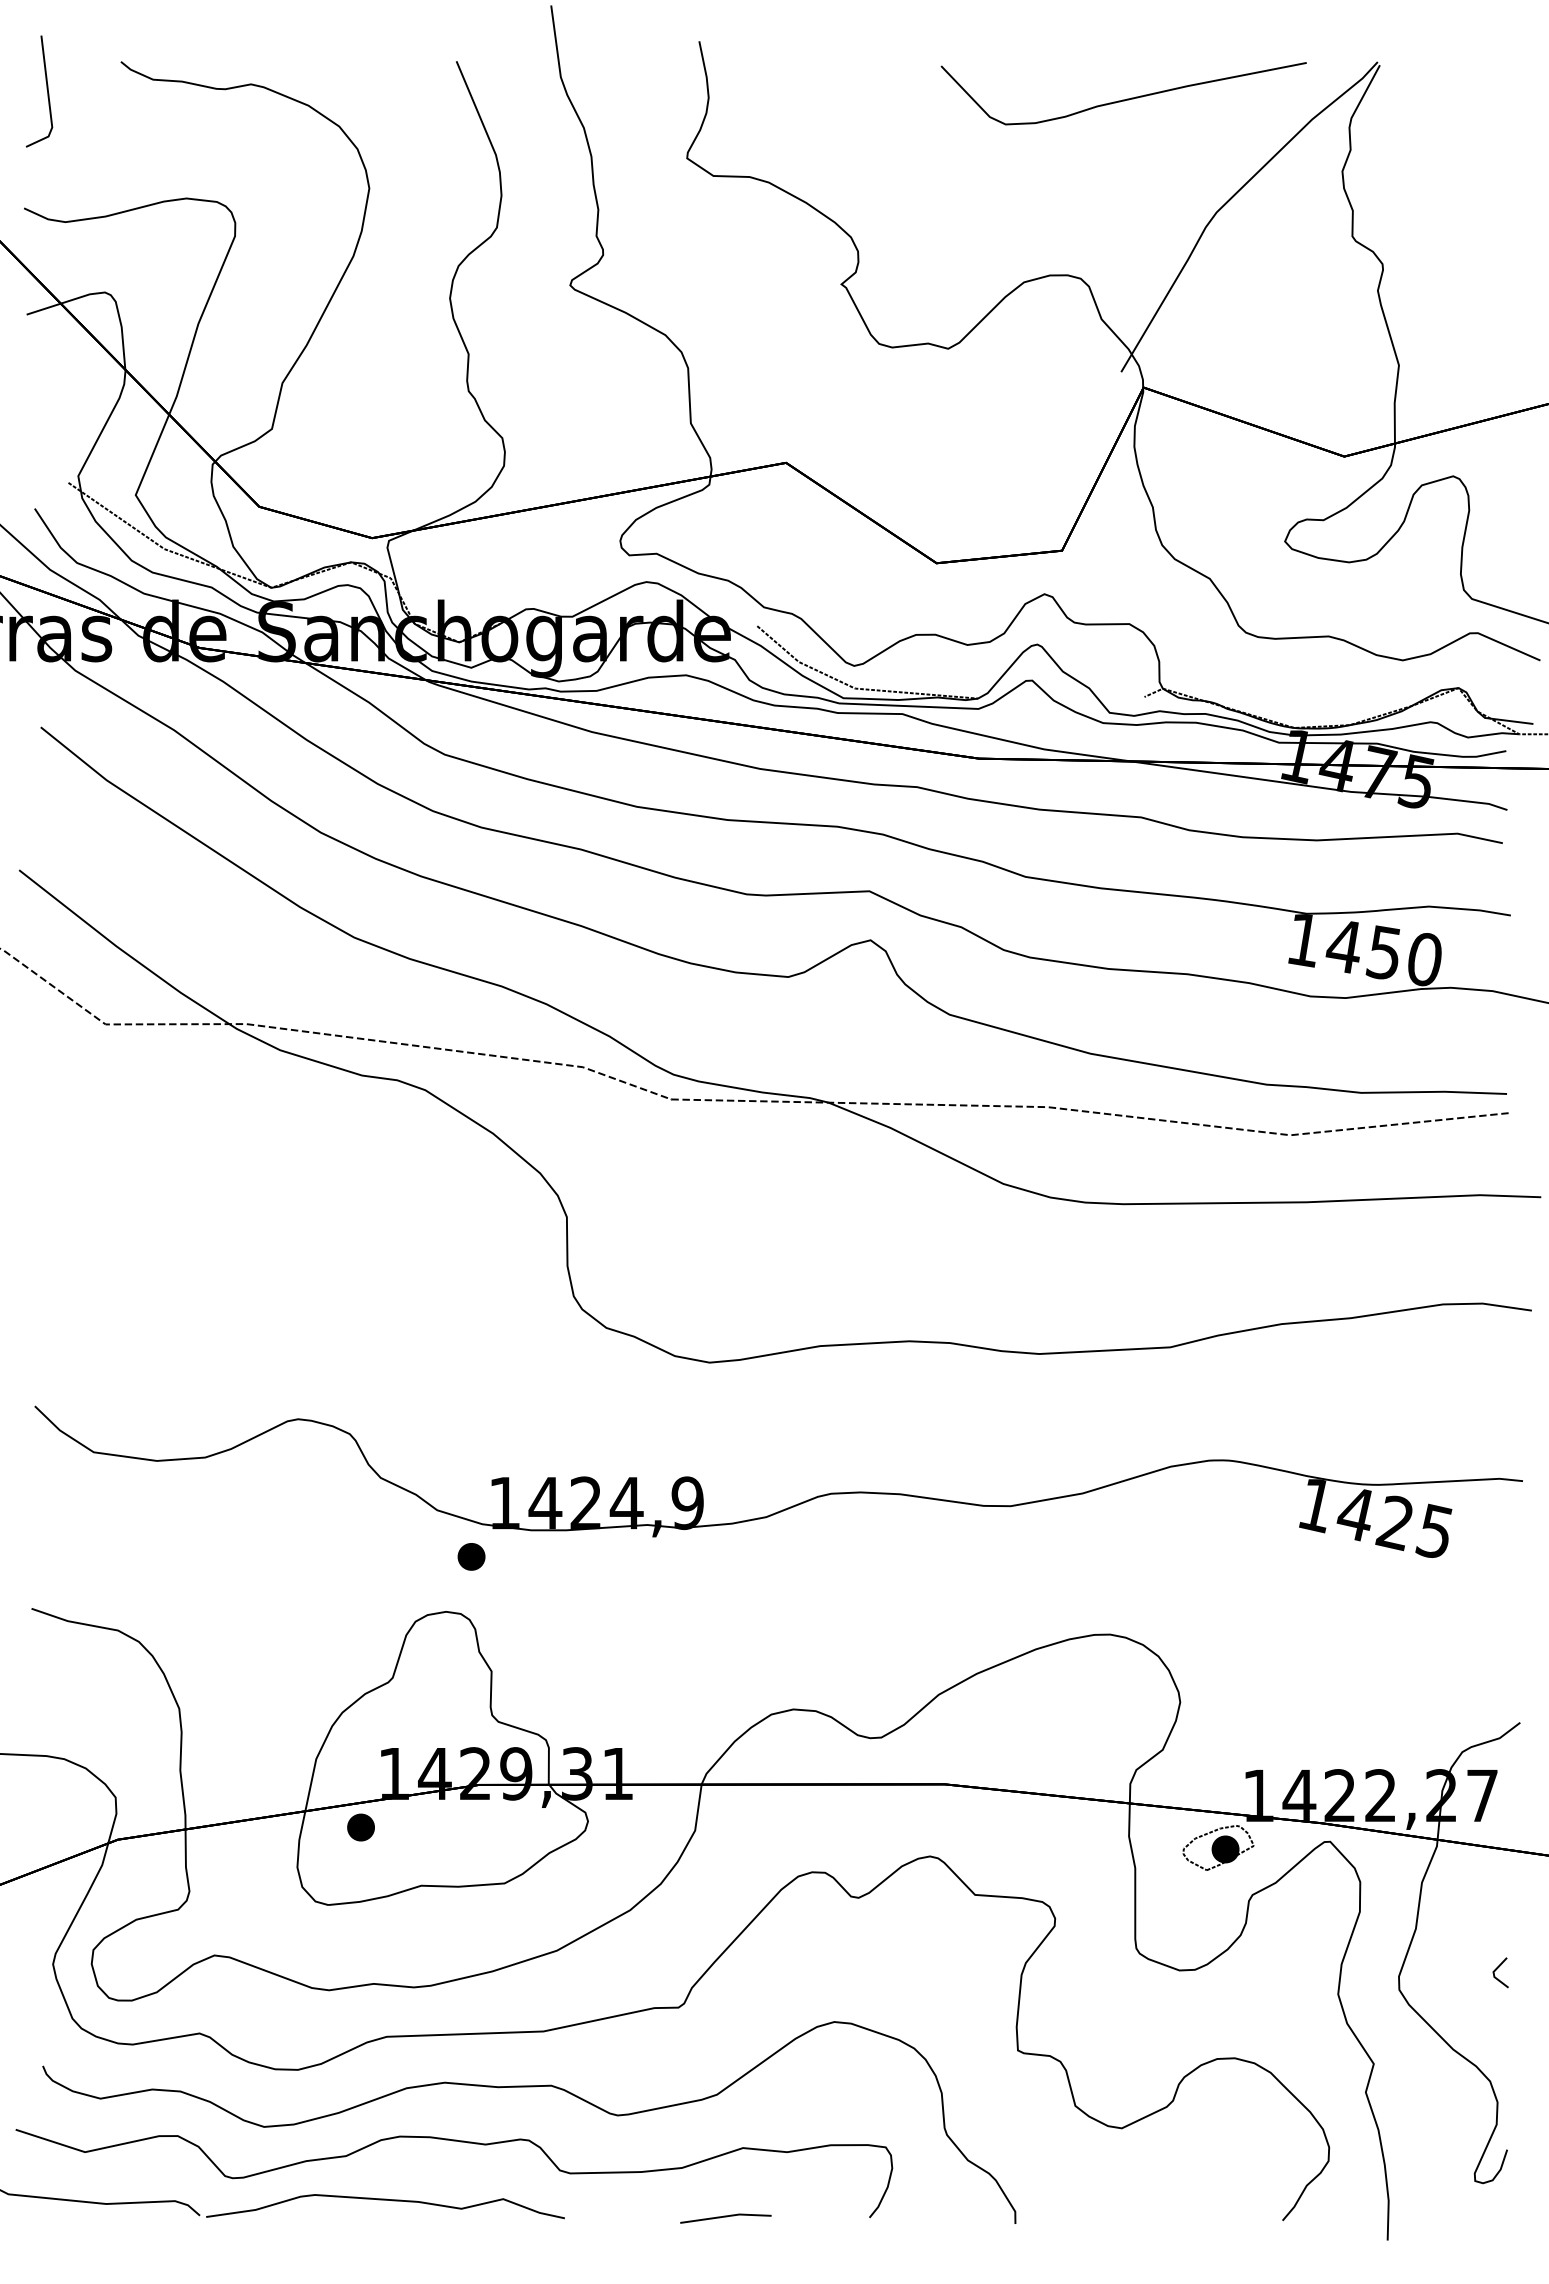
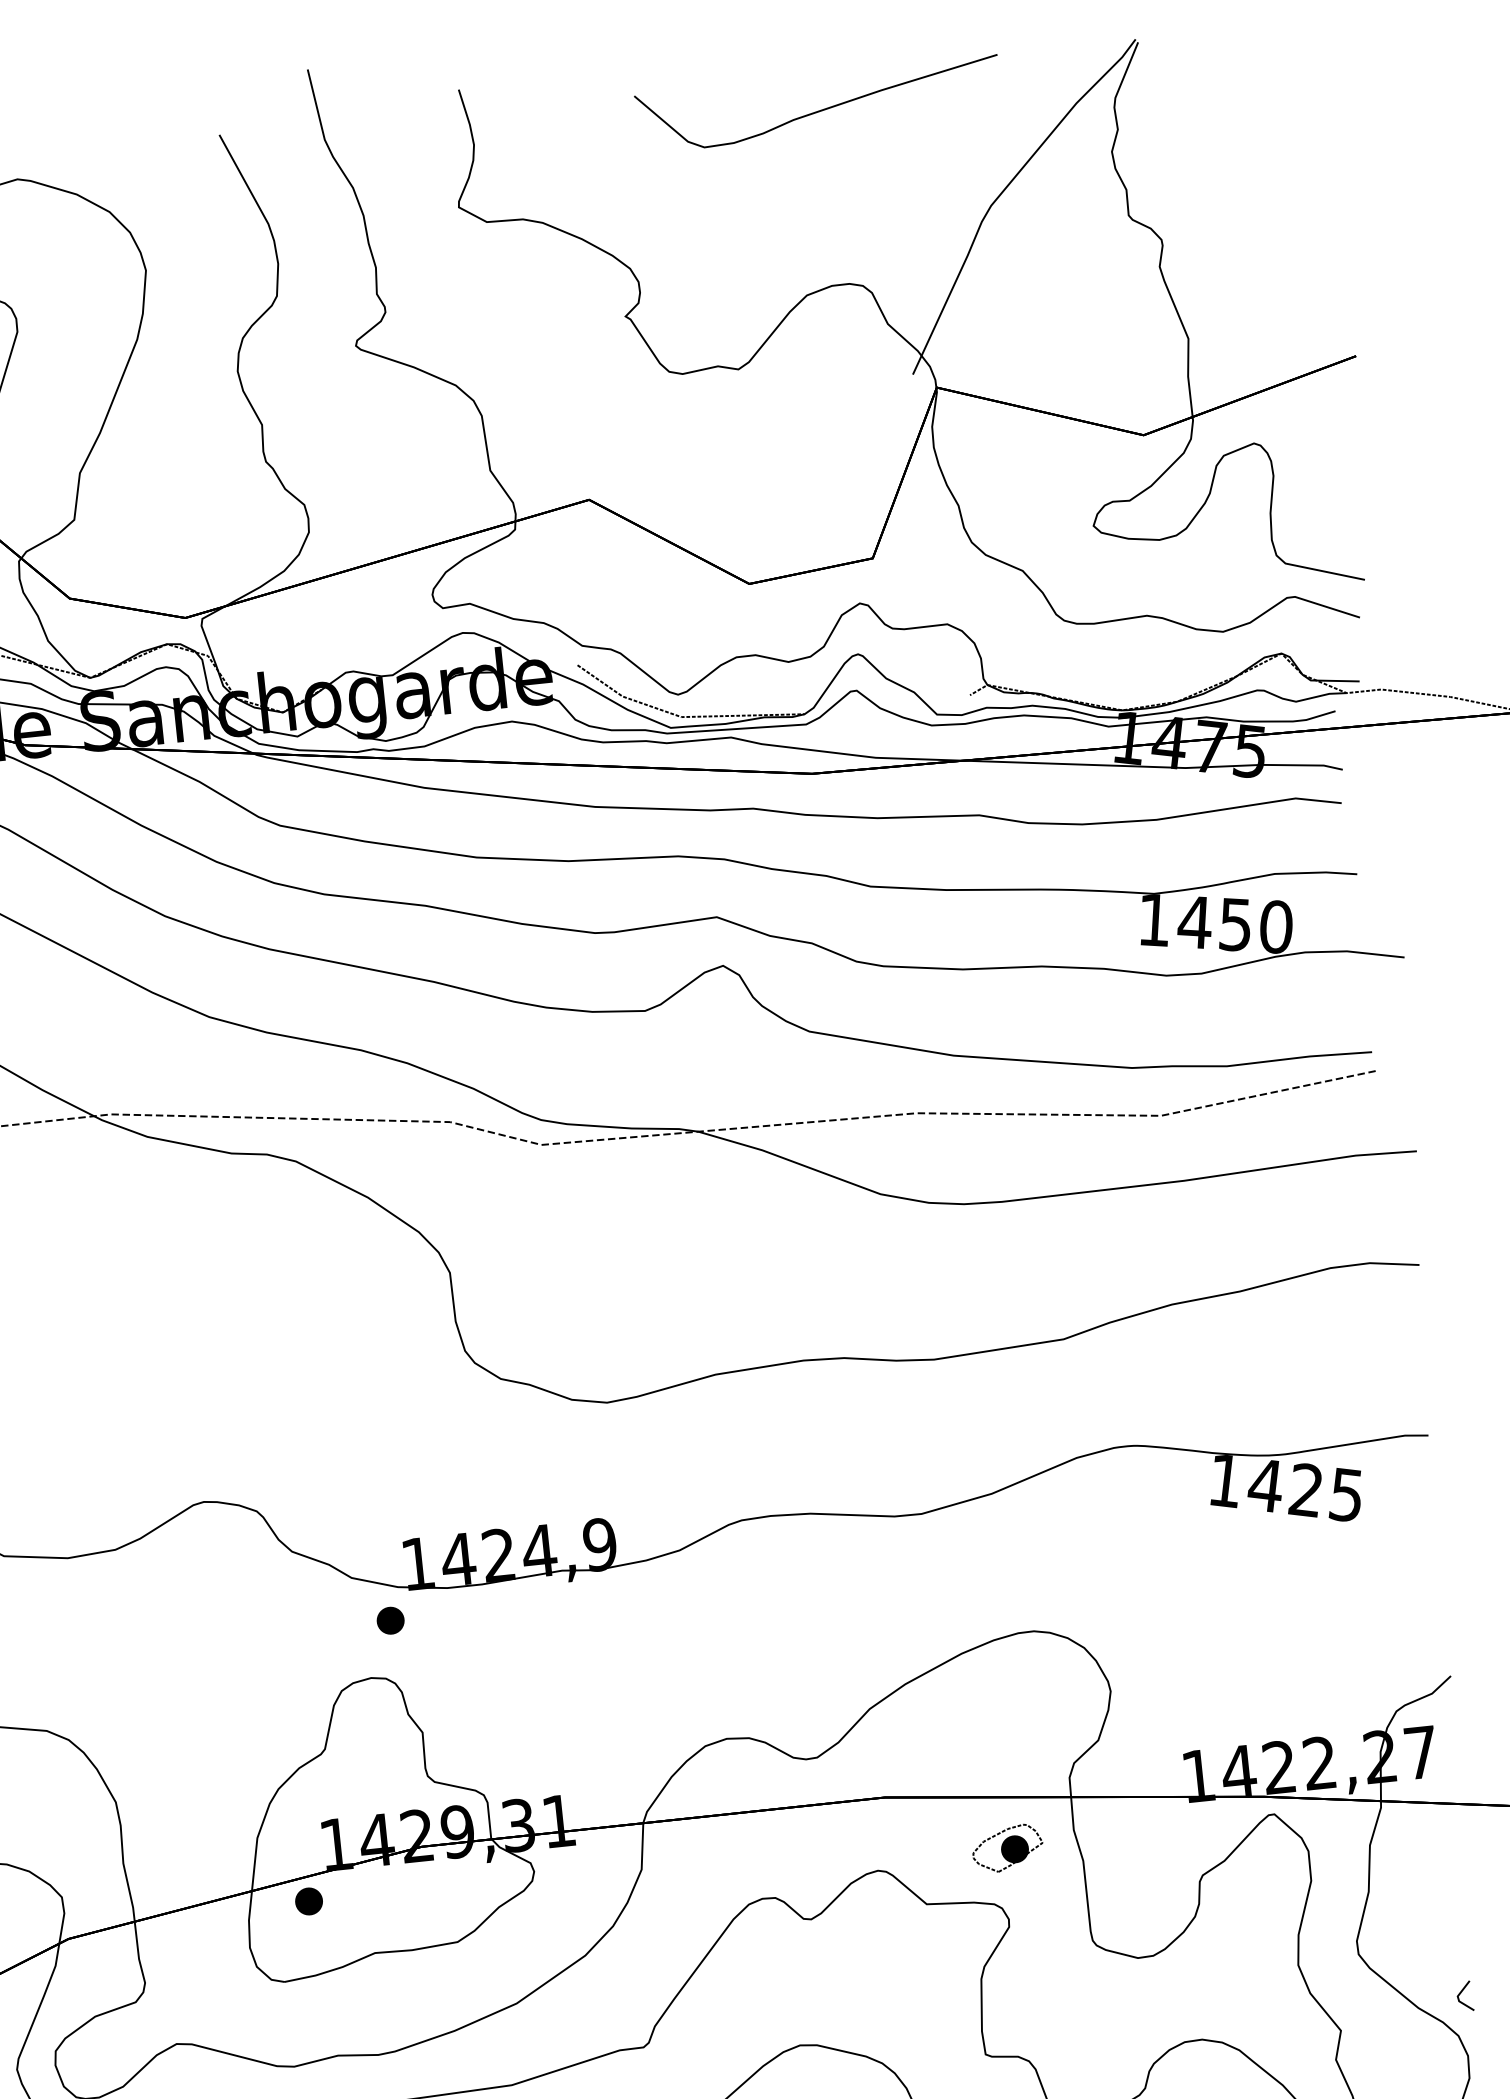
curve: (1123, 99) -> (819, 110), moved
part: (1218, 1847) -> (1007, 1848), moved
line: (1497, 1969) -> (1461, 1993), moved

